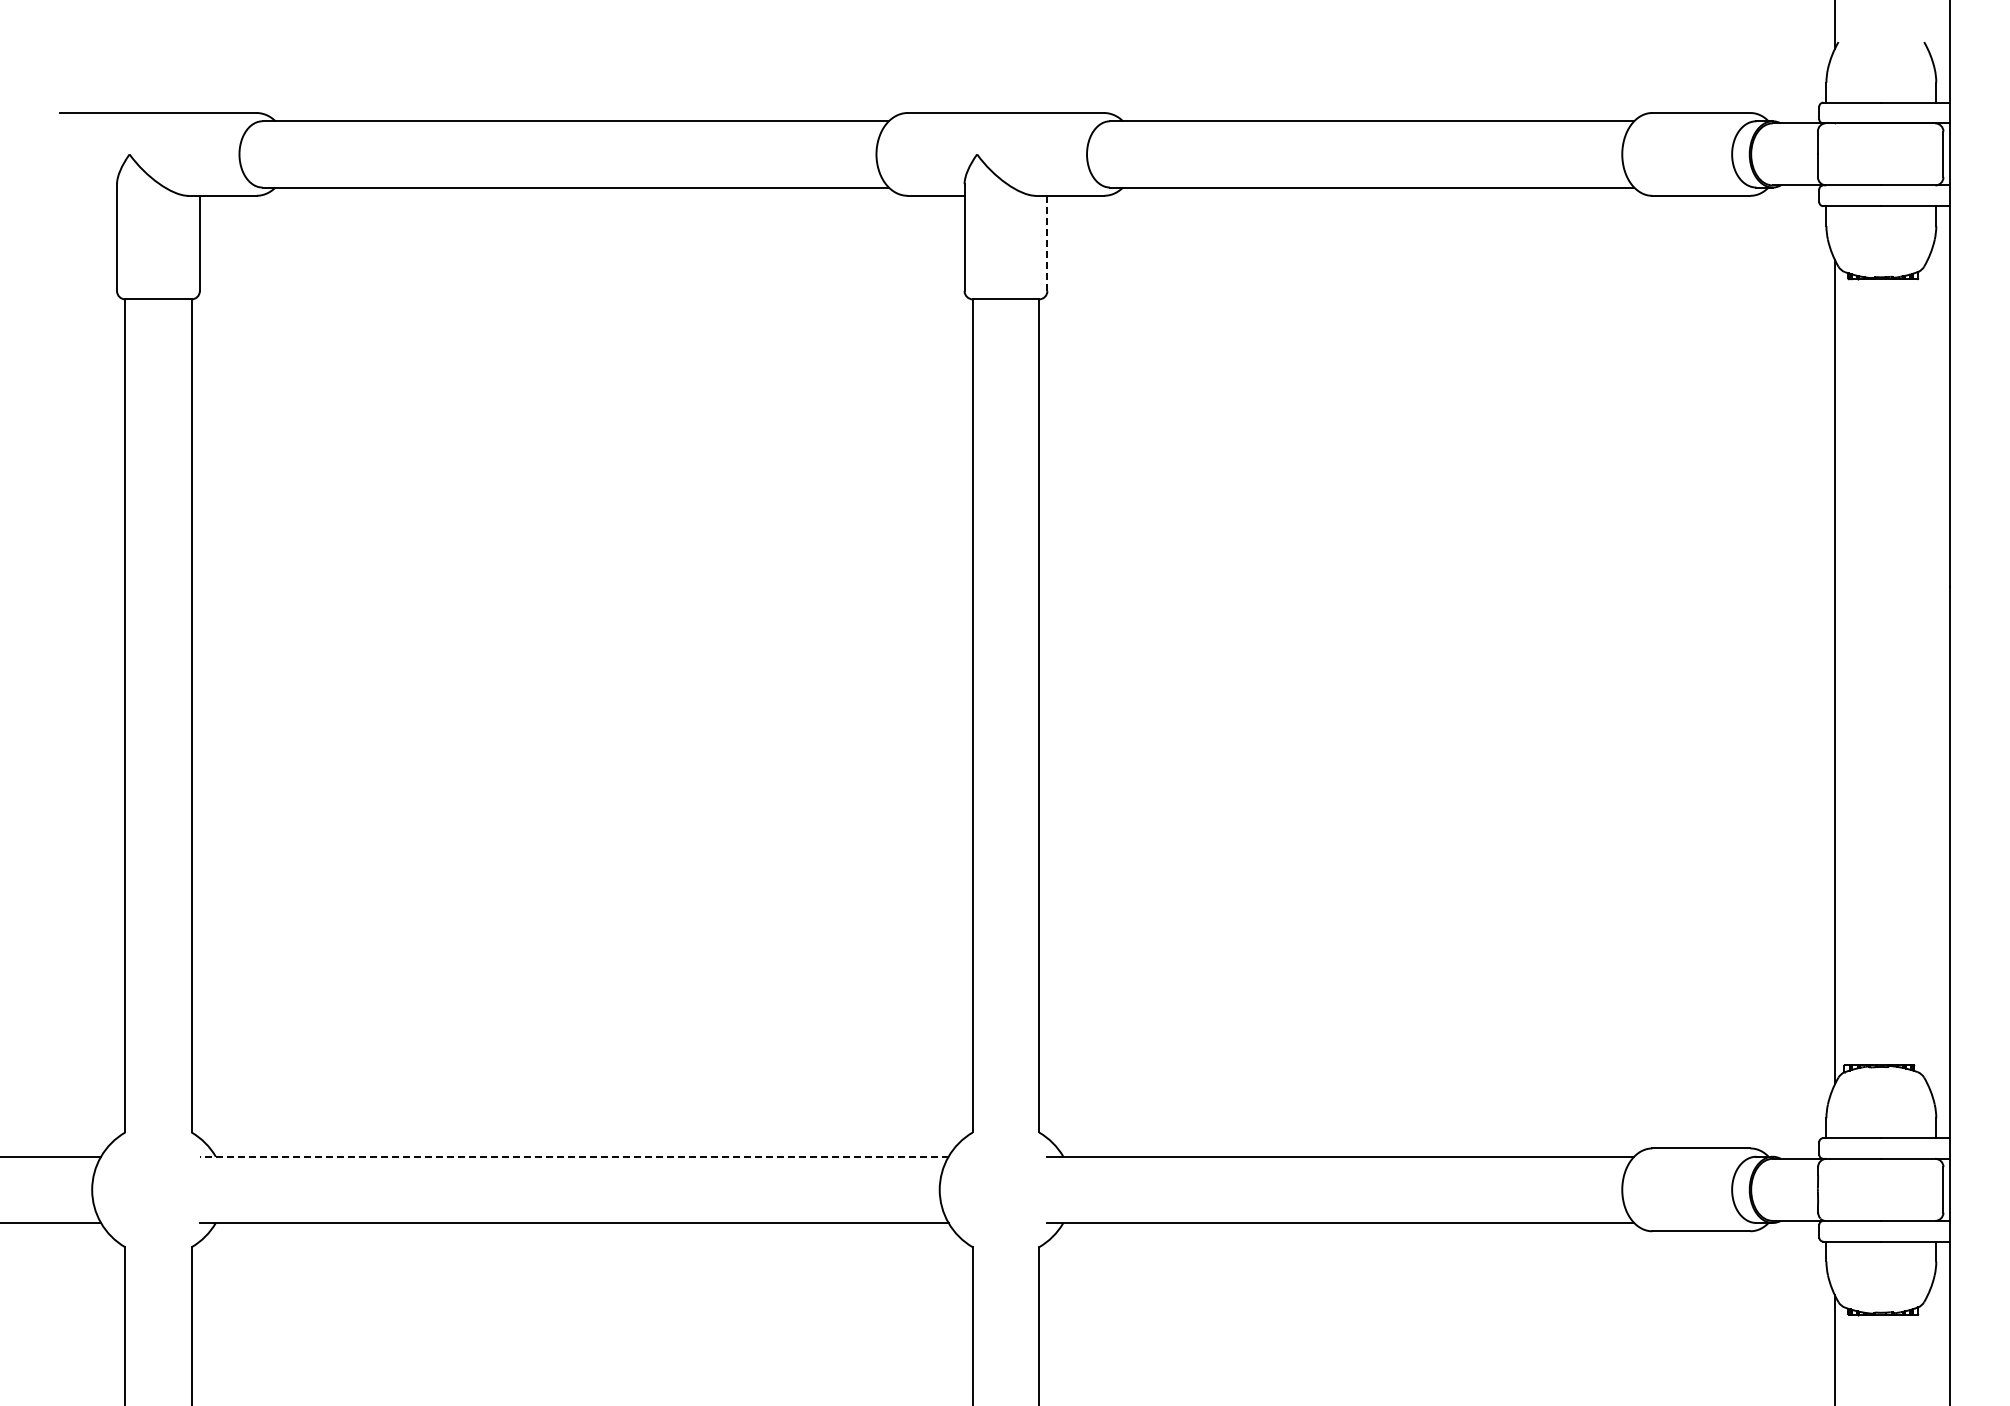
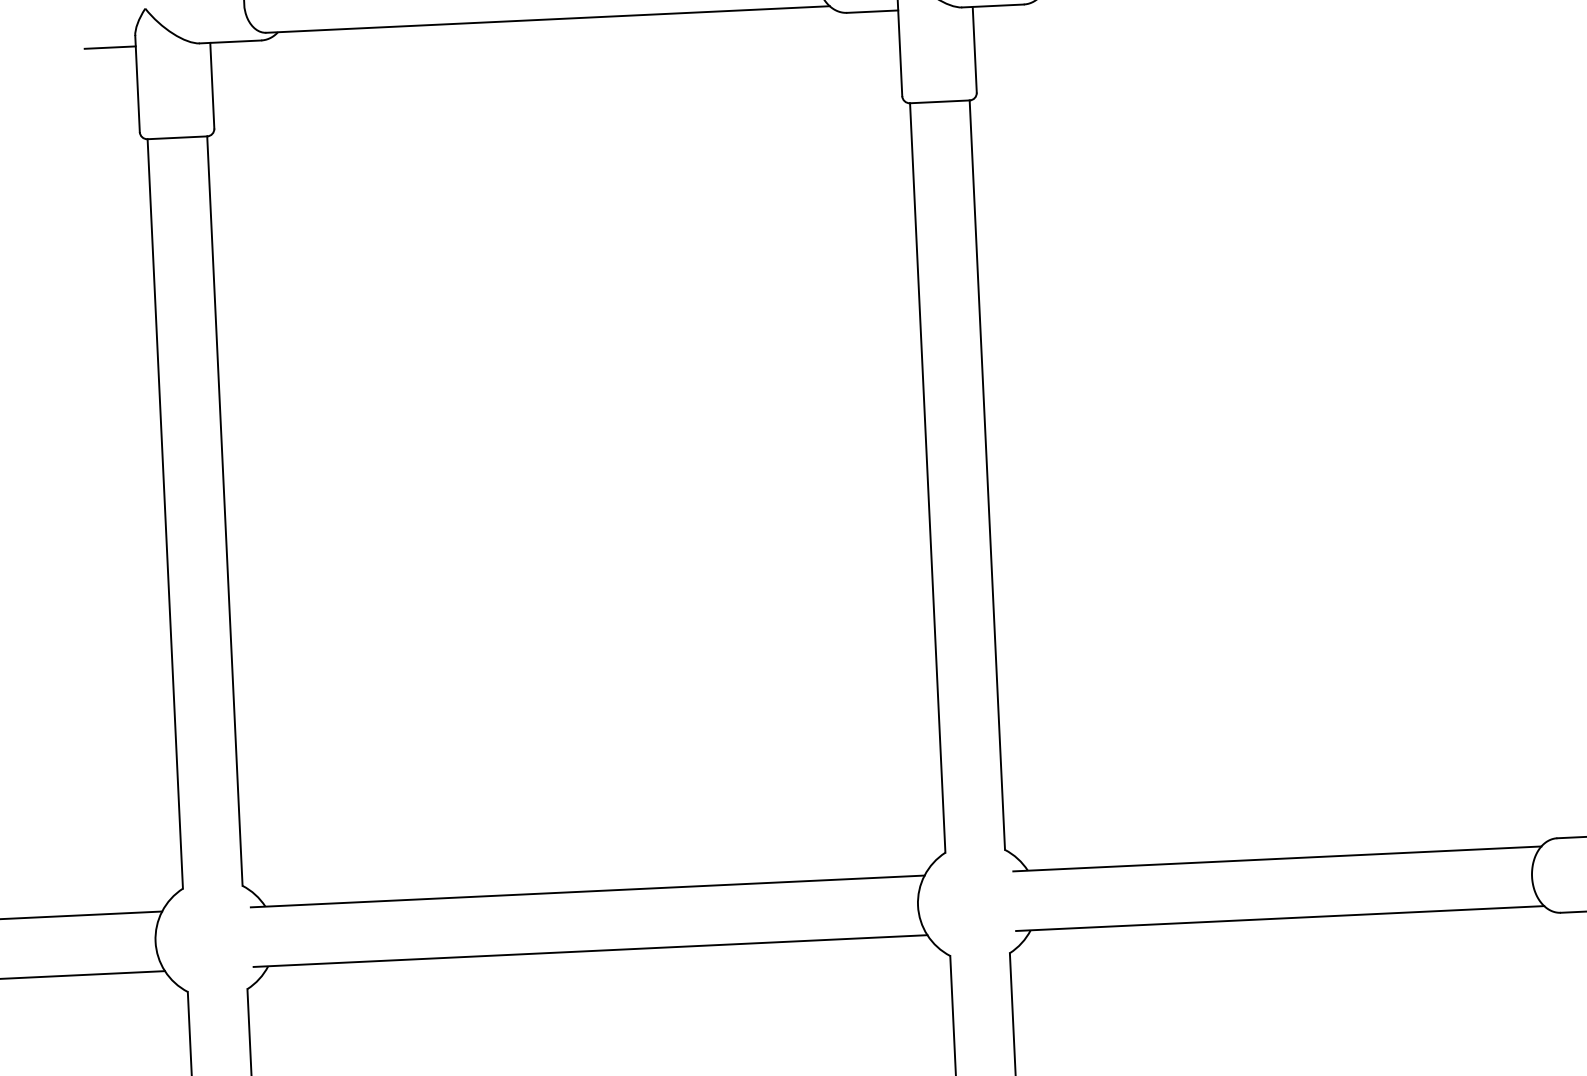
line: (88, 195) -> (110, 47), added
line: (1047, 243) -> (974, 49), dashed -> solid
line: (573, 1156) -> (587, 891), dashed -> solid

